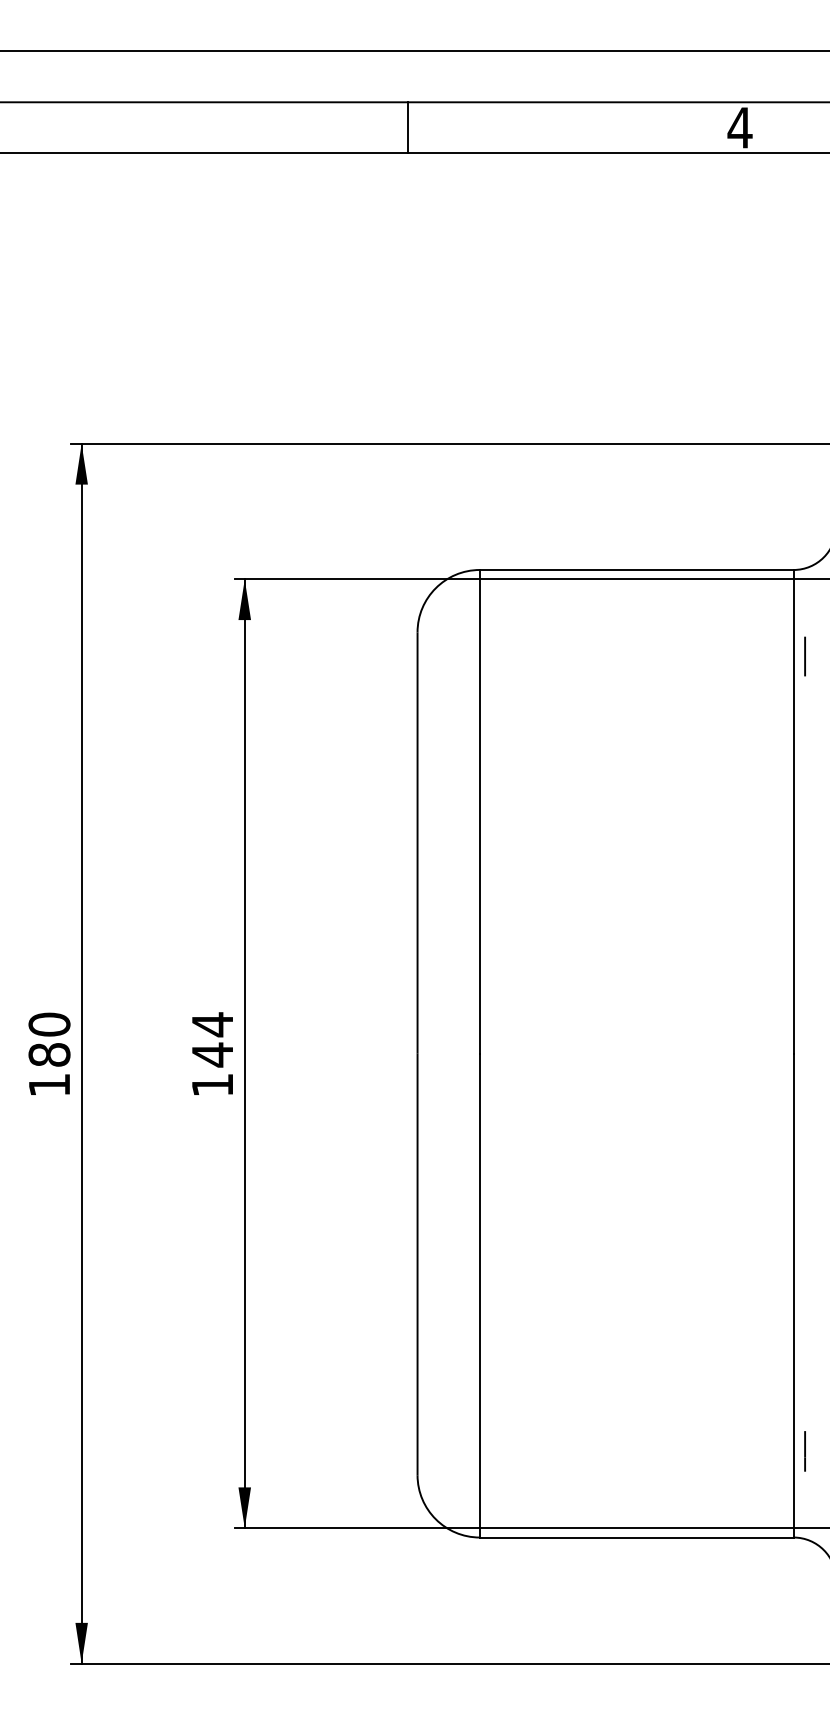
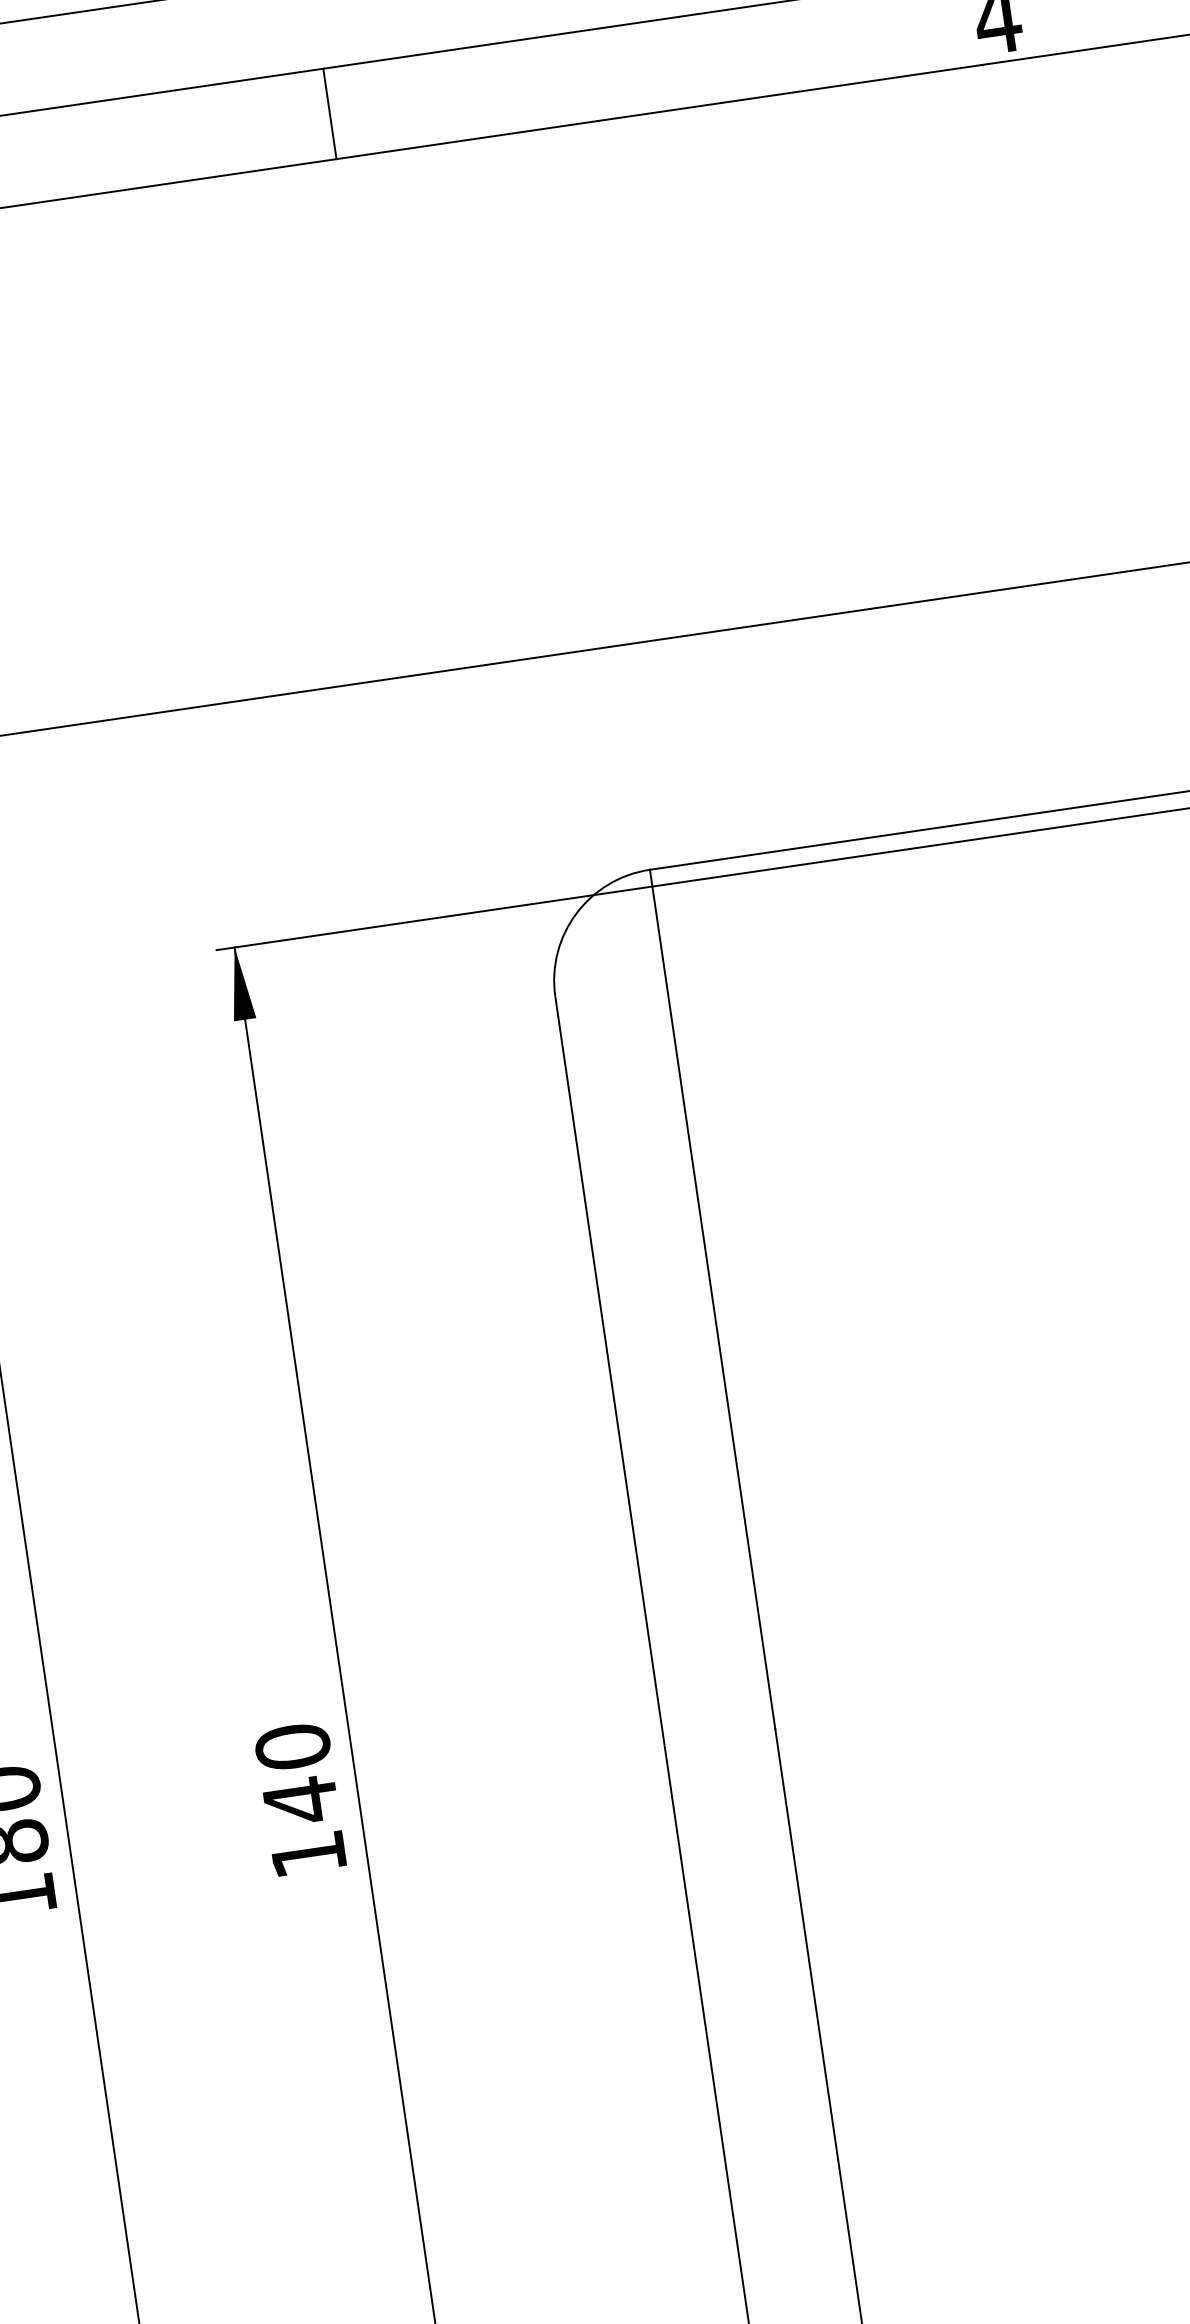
line: (408, 127) -> (330, 113), moved
text: (212, 1024) -> (292, 1746), 144 -> 140

